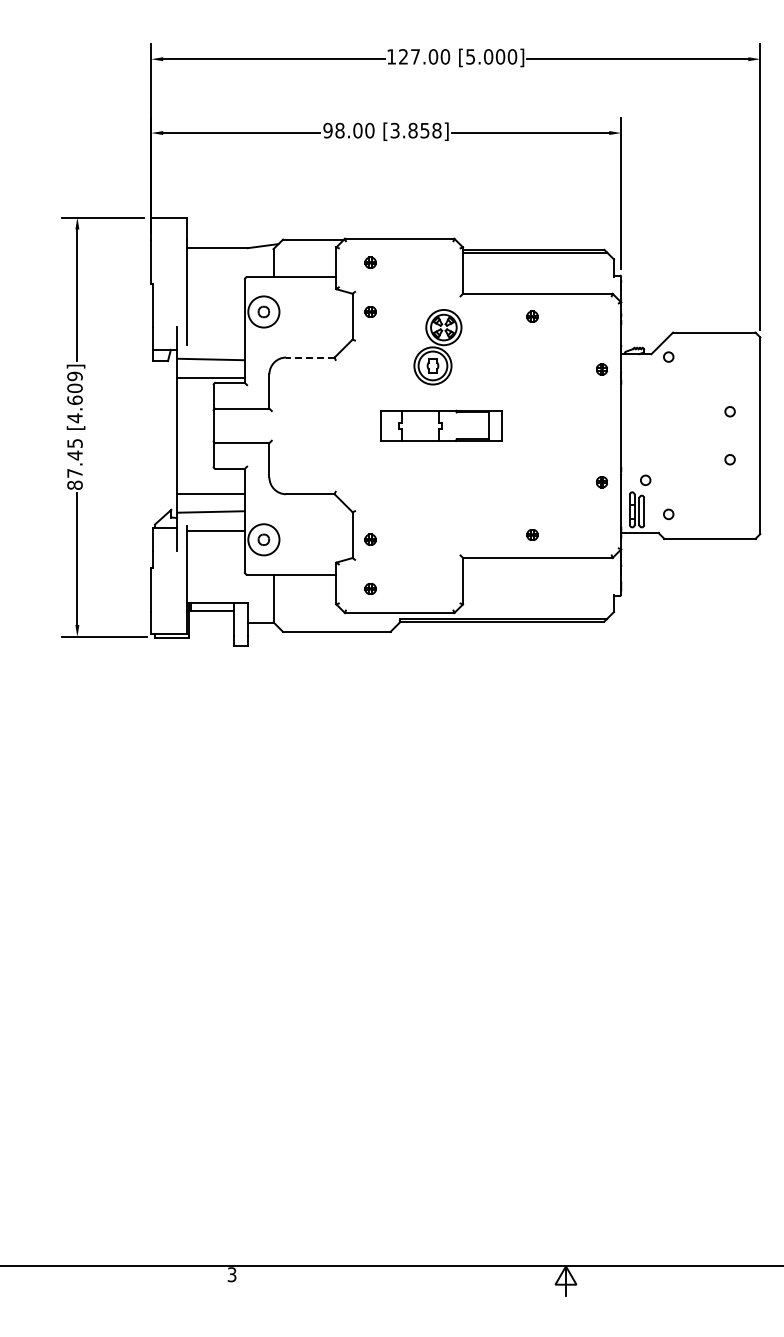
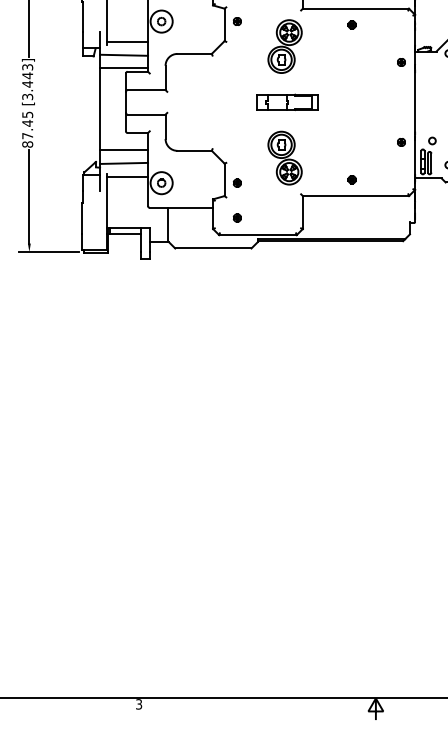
line: (215, 340) -> (127, 41), added
line: (309, 357) -> (194, 53), dashed -> solid
text: (74, 397) -> (27, 82), [4.609] -> [3.443]
part: (441, 425) -> (287, 102), size x0.71
part: (437, 504) -> (284, 158), added

